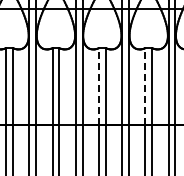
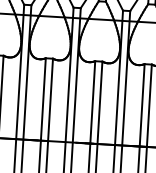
line: (98, 86) -> (92, 102), dashed -> solid
line: (145, 86) -> (142, 104), dashed -> solid

